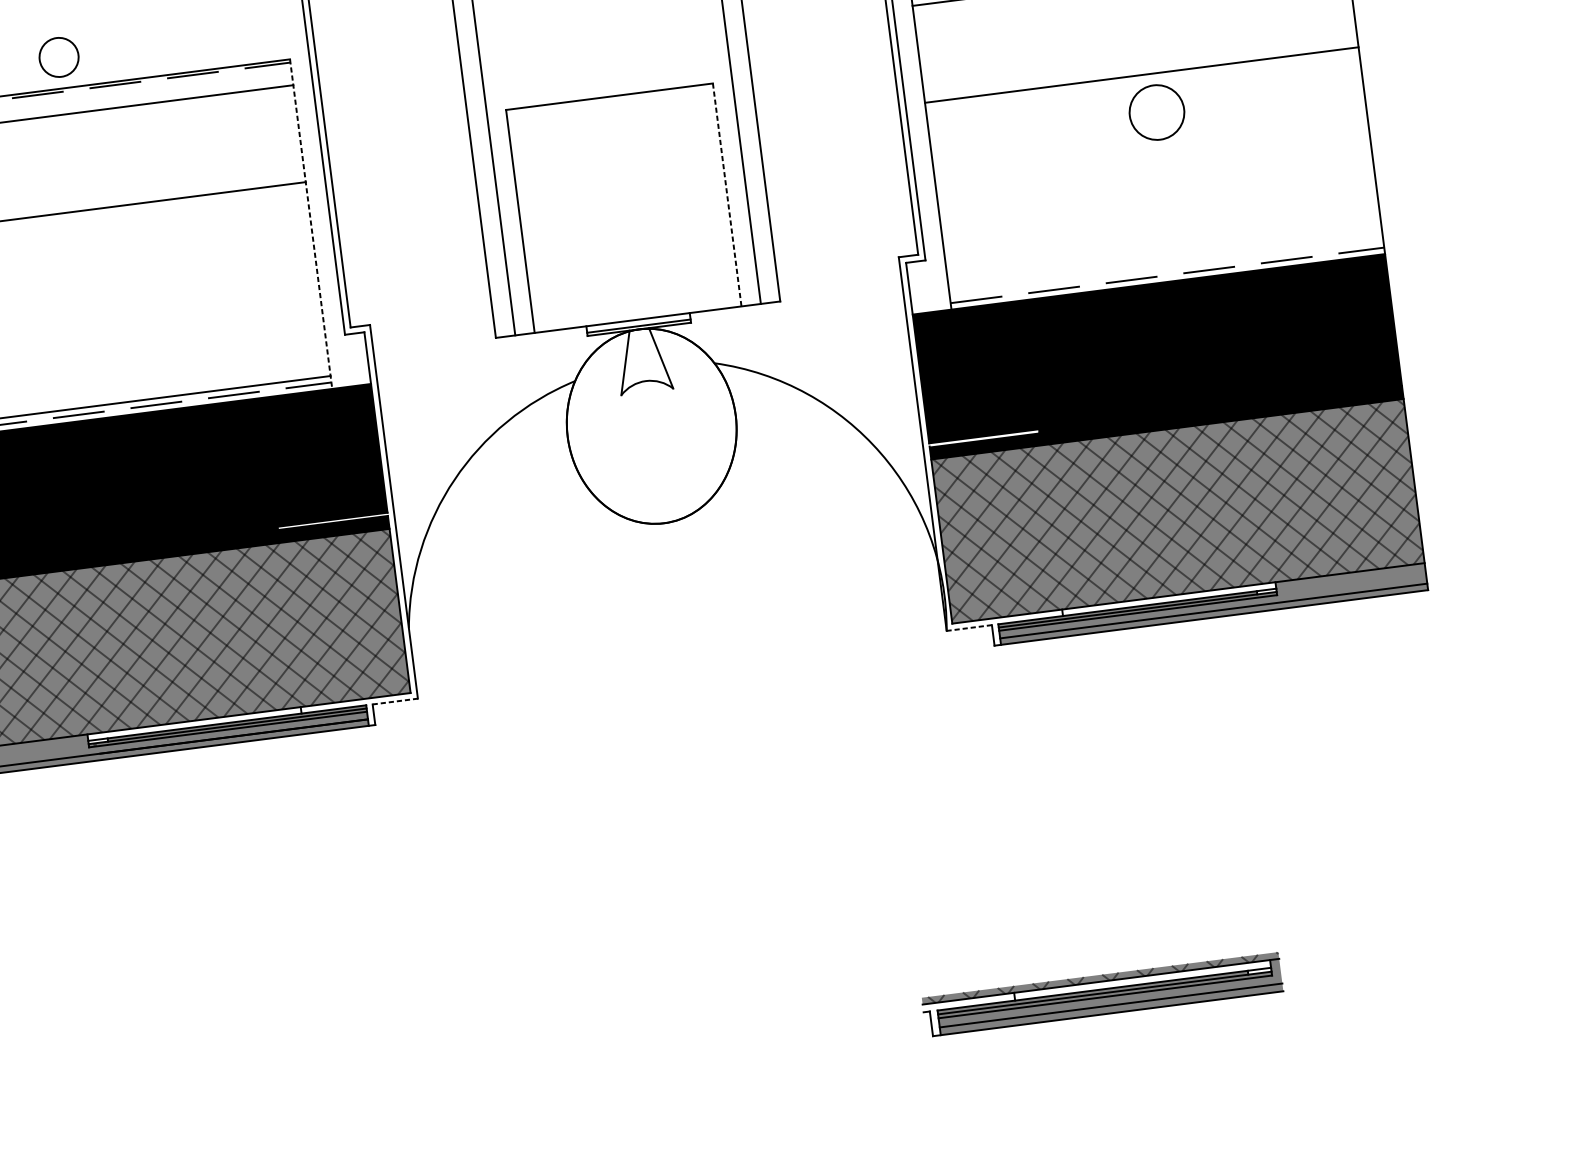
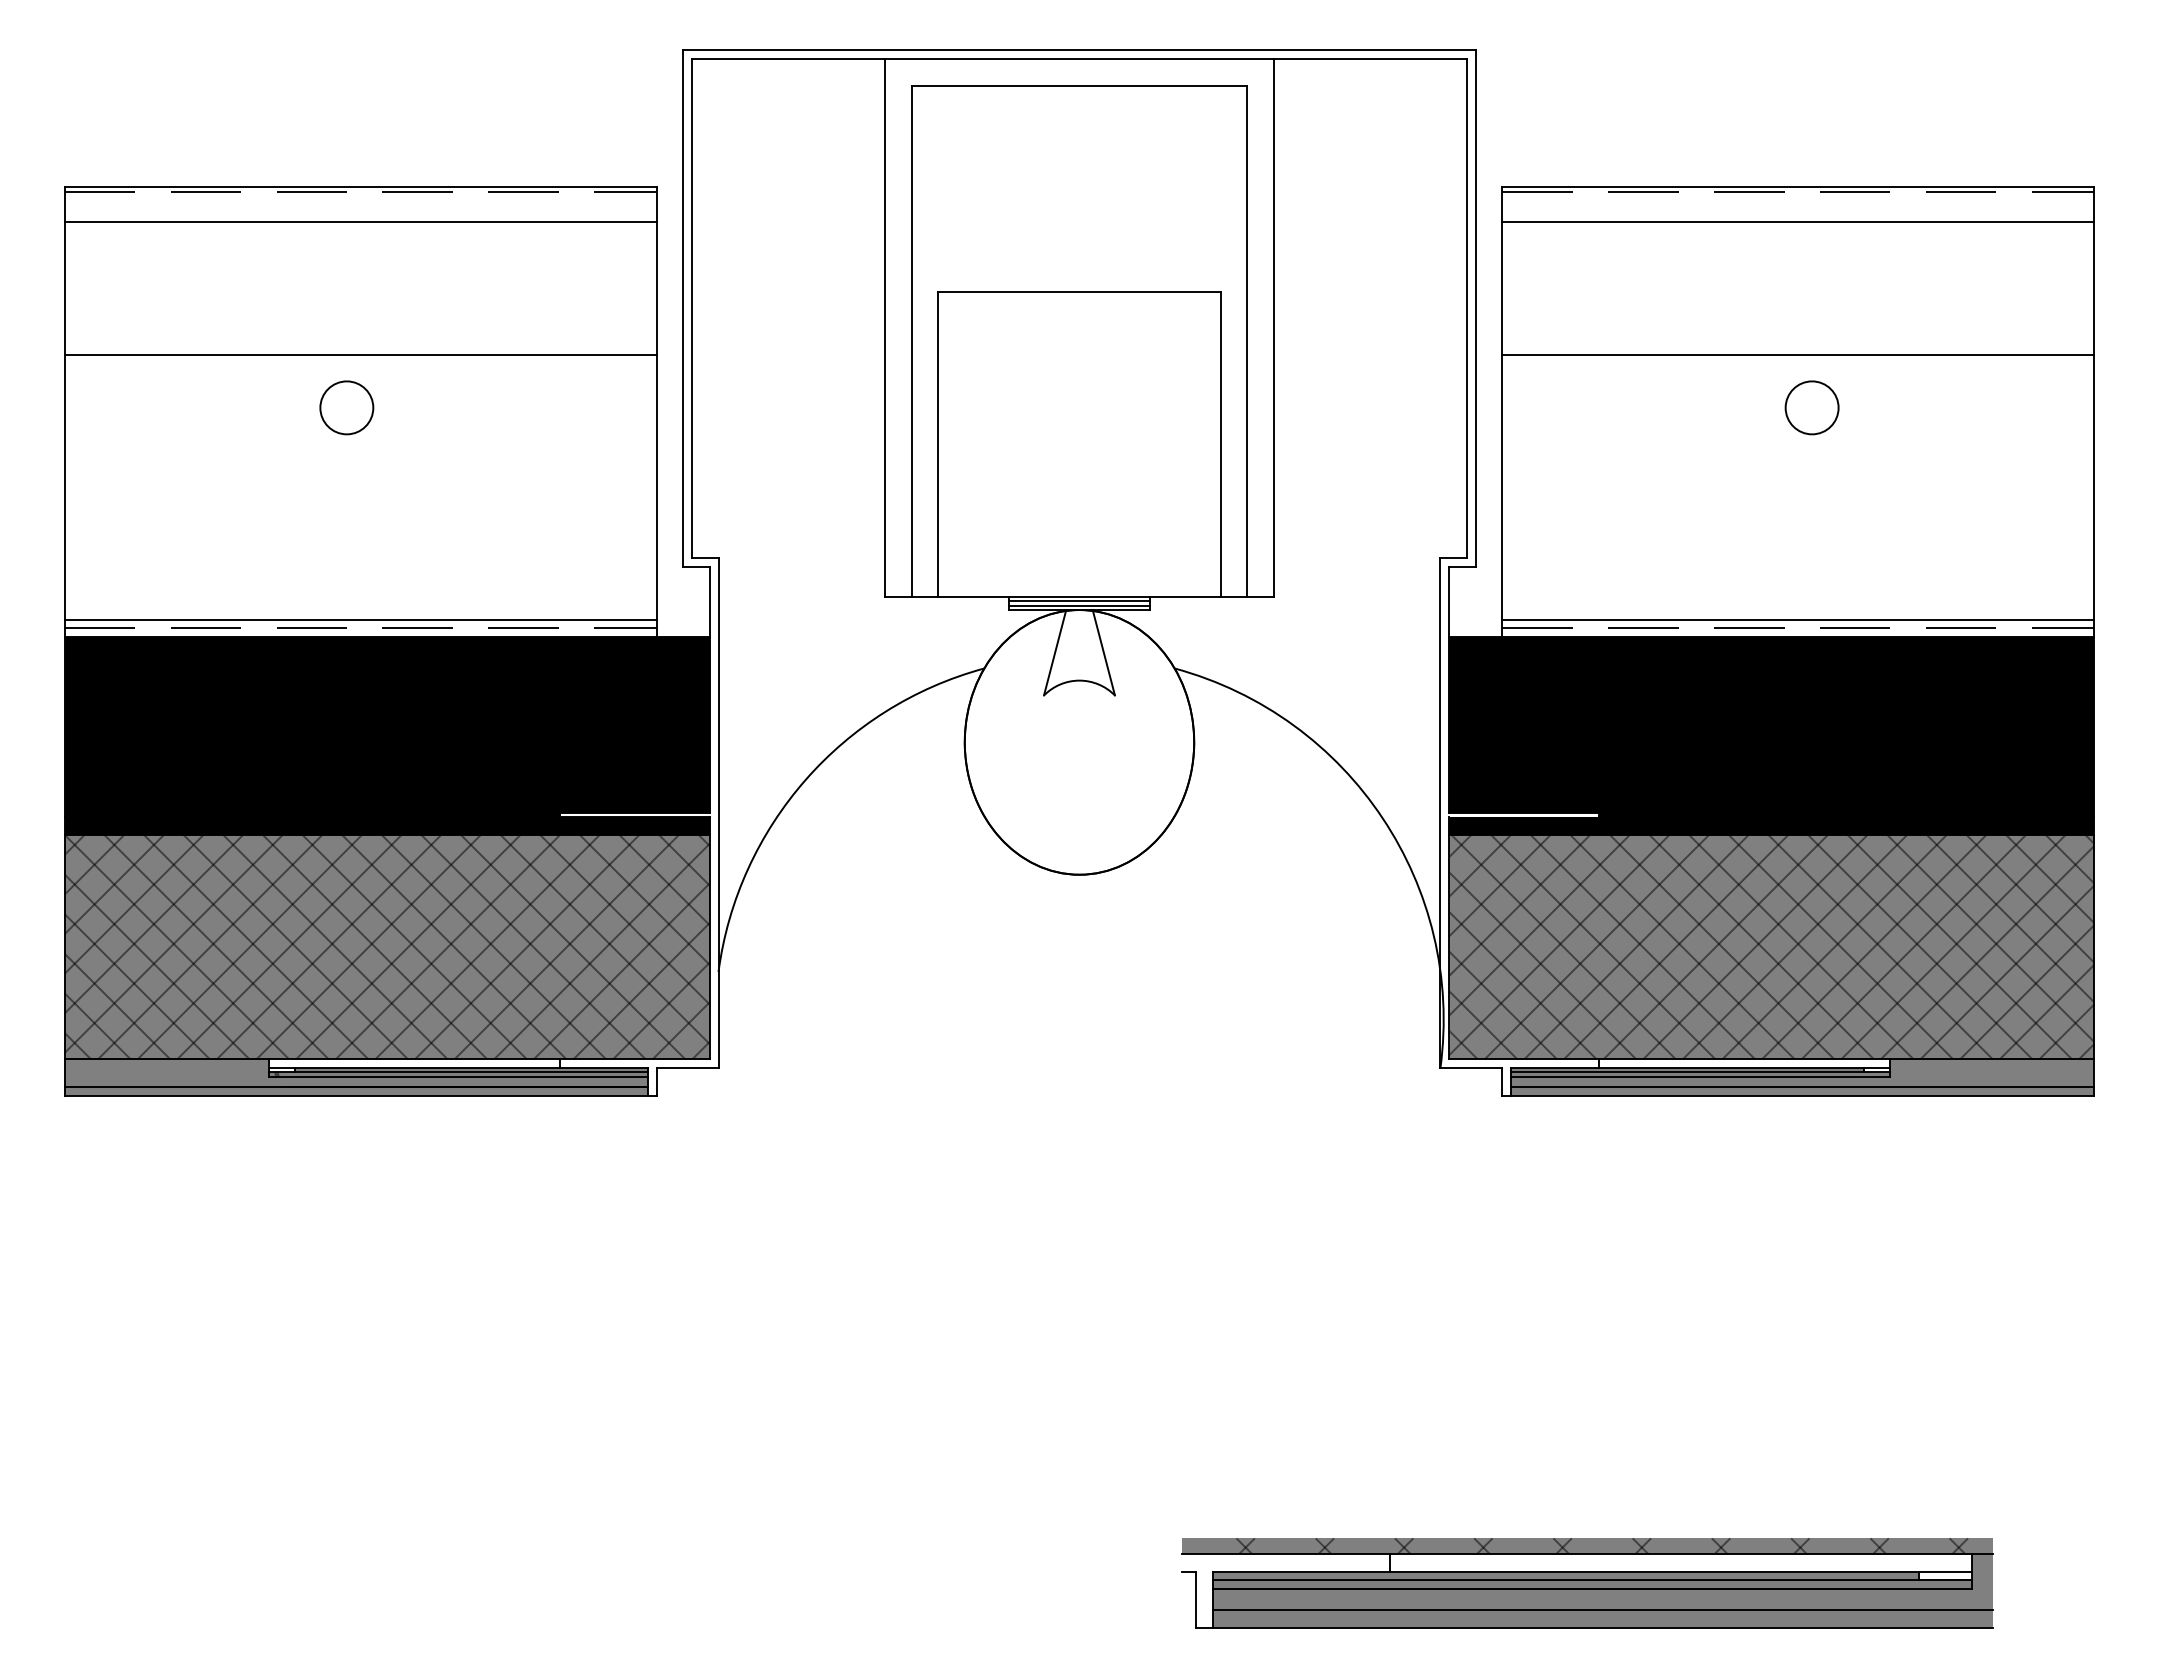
circle: (58, 57) -> (346, 407), moved
circle: (1156, 112) -> (1811, 407), size x0.71
line: (727, 195) -> (1220, 445), dashed -> solid
line: (310, 224) -> (656, 412), dashed -> solid
line: (1166, 268) -> (1798, 619), added
line: (638, 323) -> (1079, 601), added
line: (969, 627) -> (1471, 1067), dashed -> solid
line: (395, 701) -> (687, 1067), dashed -> solid
part: (1102, 994) -> (1587, 1583), size x1.67

